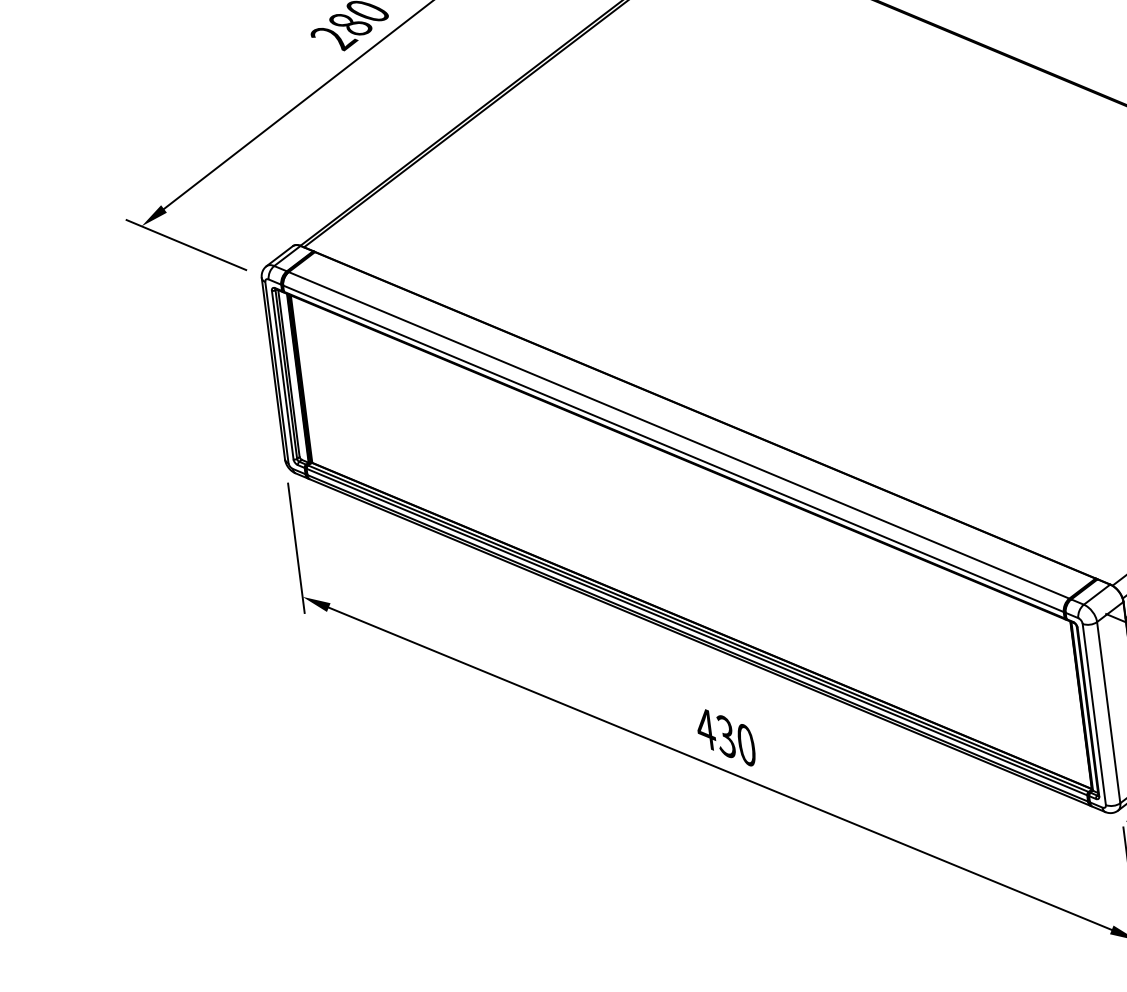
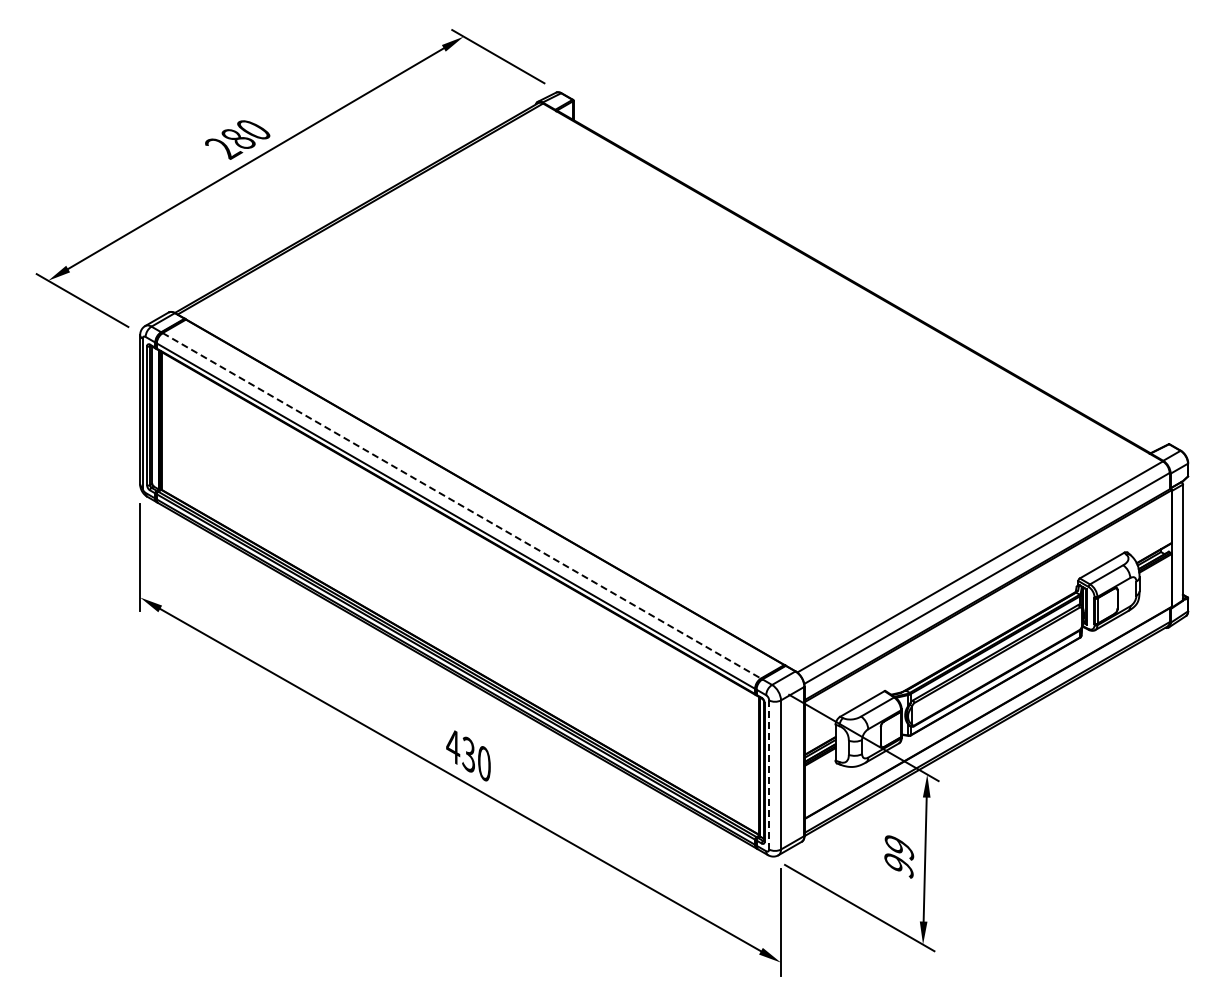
line: (679, 436) -> (462, 506), solid -> dashed
line: (1094, 713) -> (769, 774), solid -> dashed

